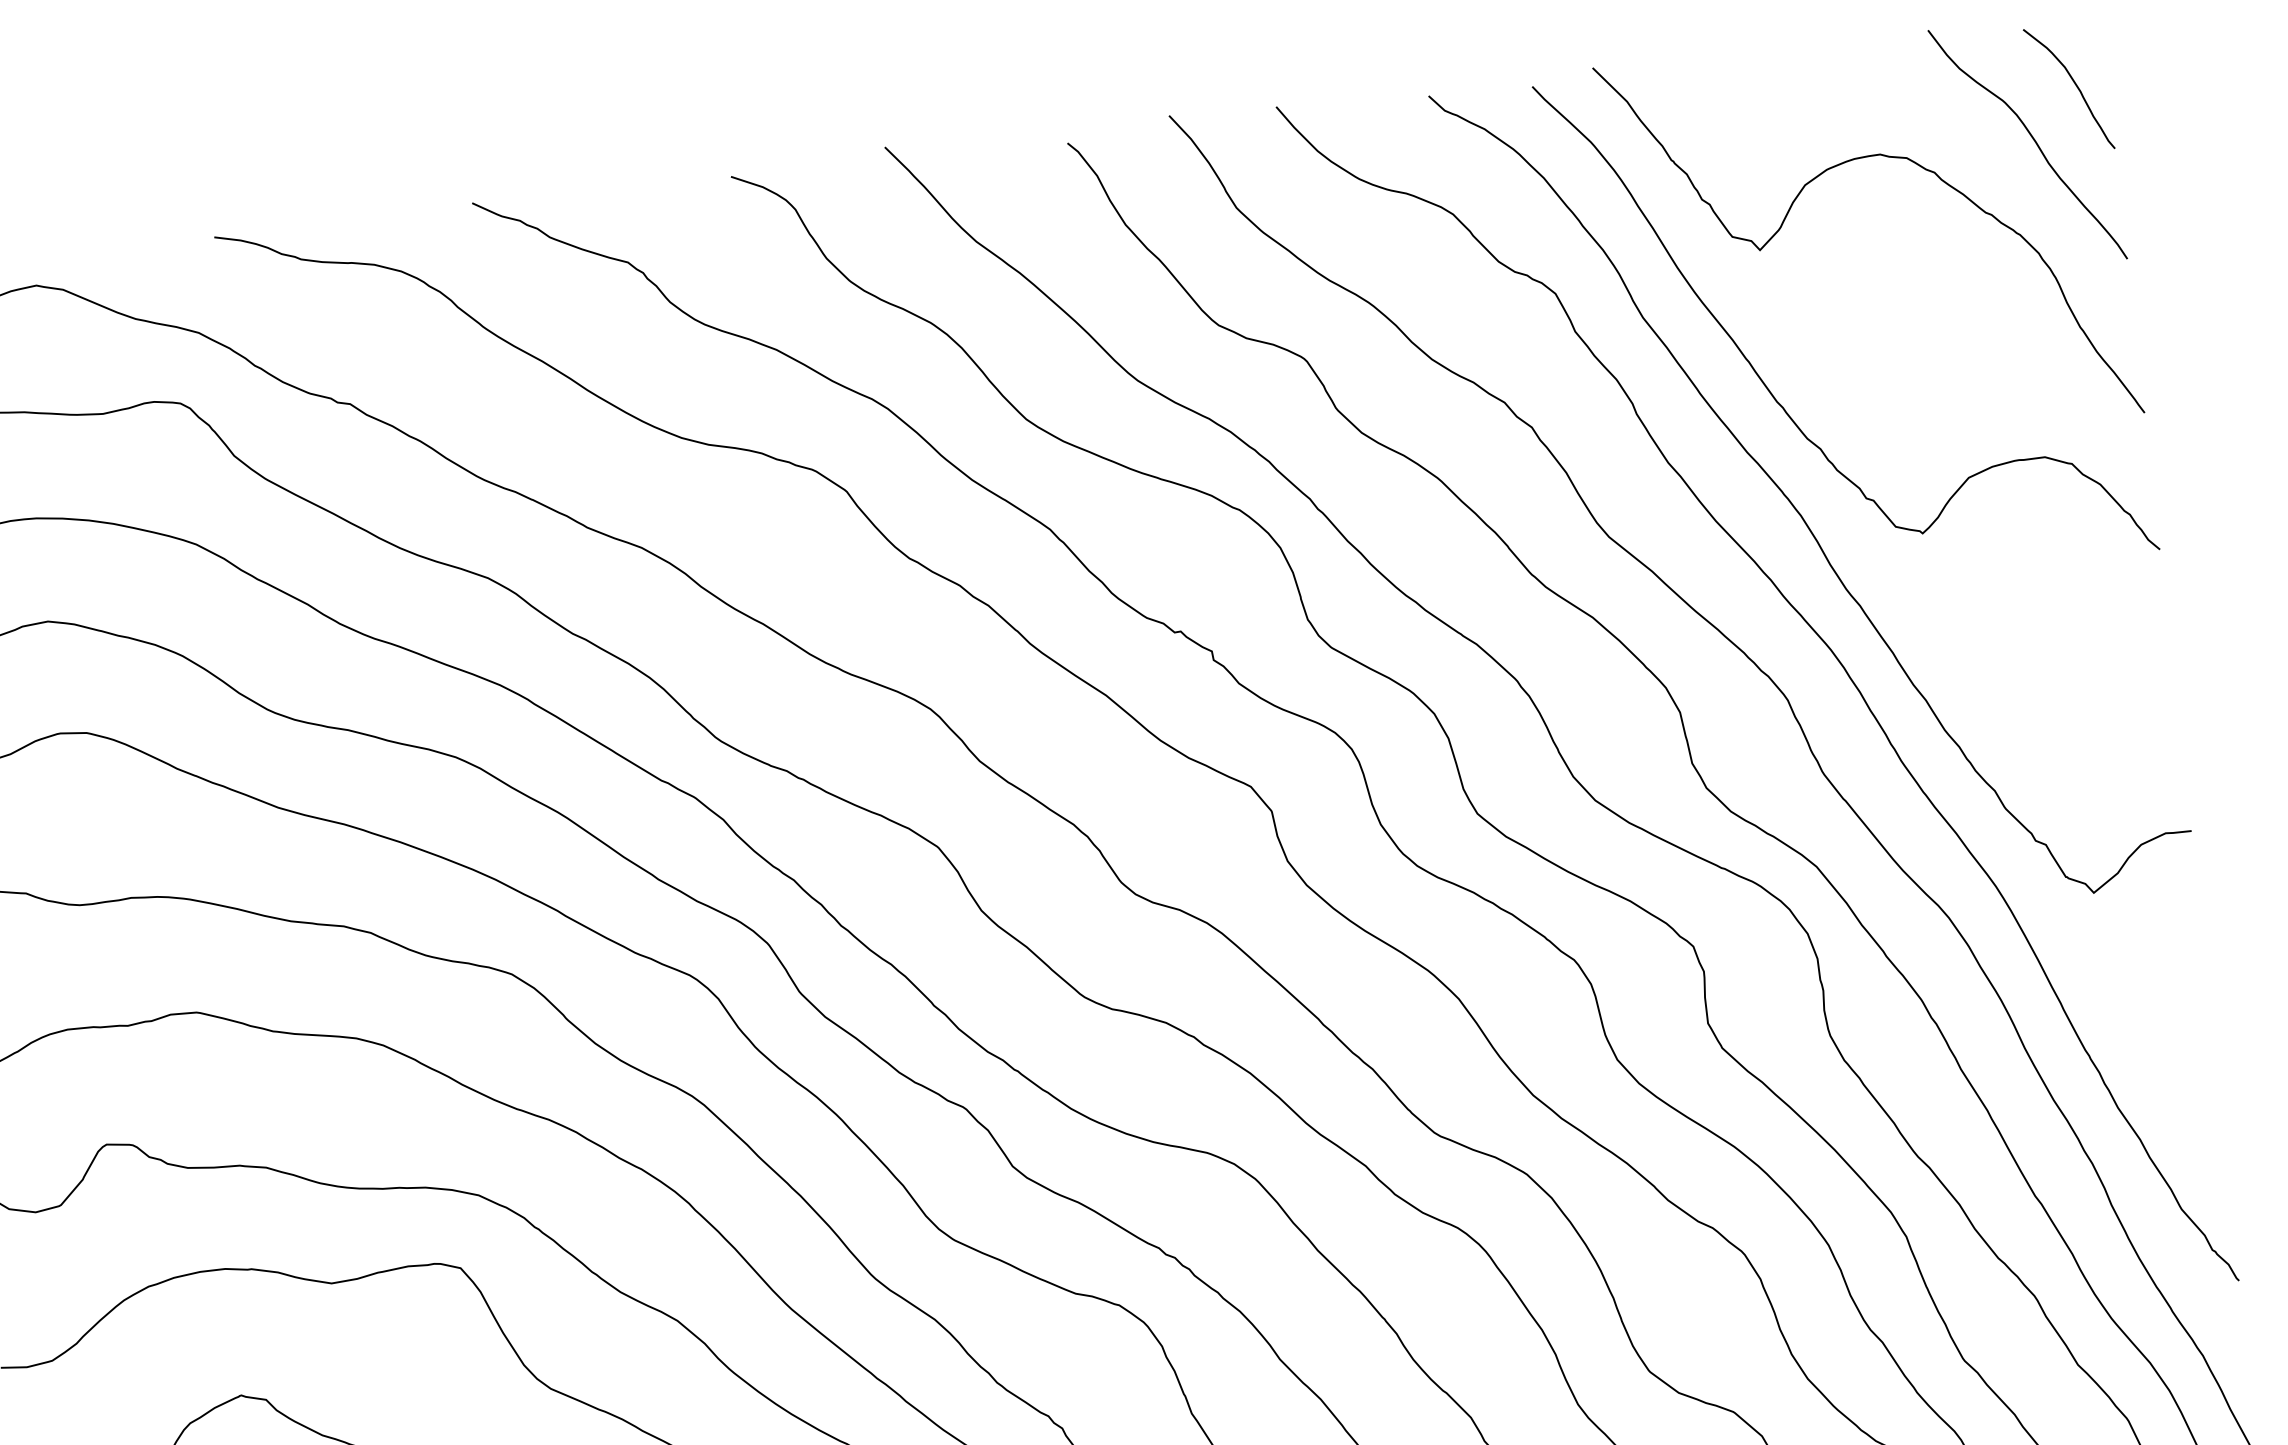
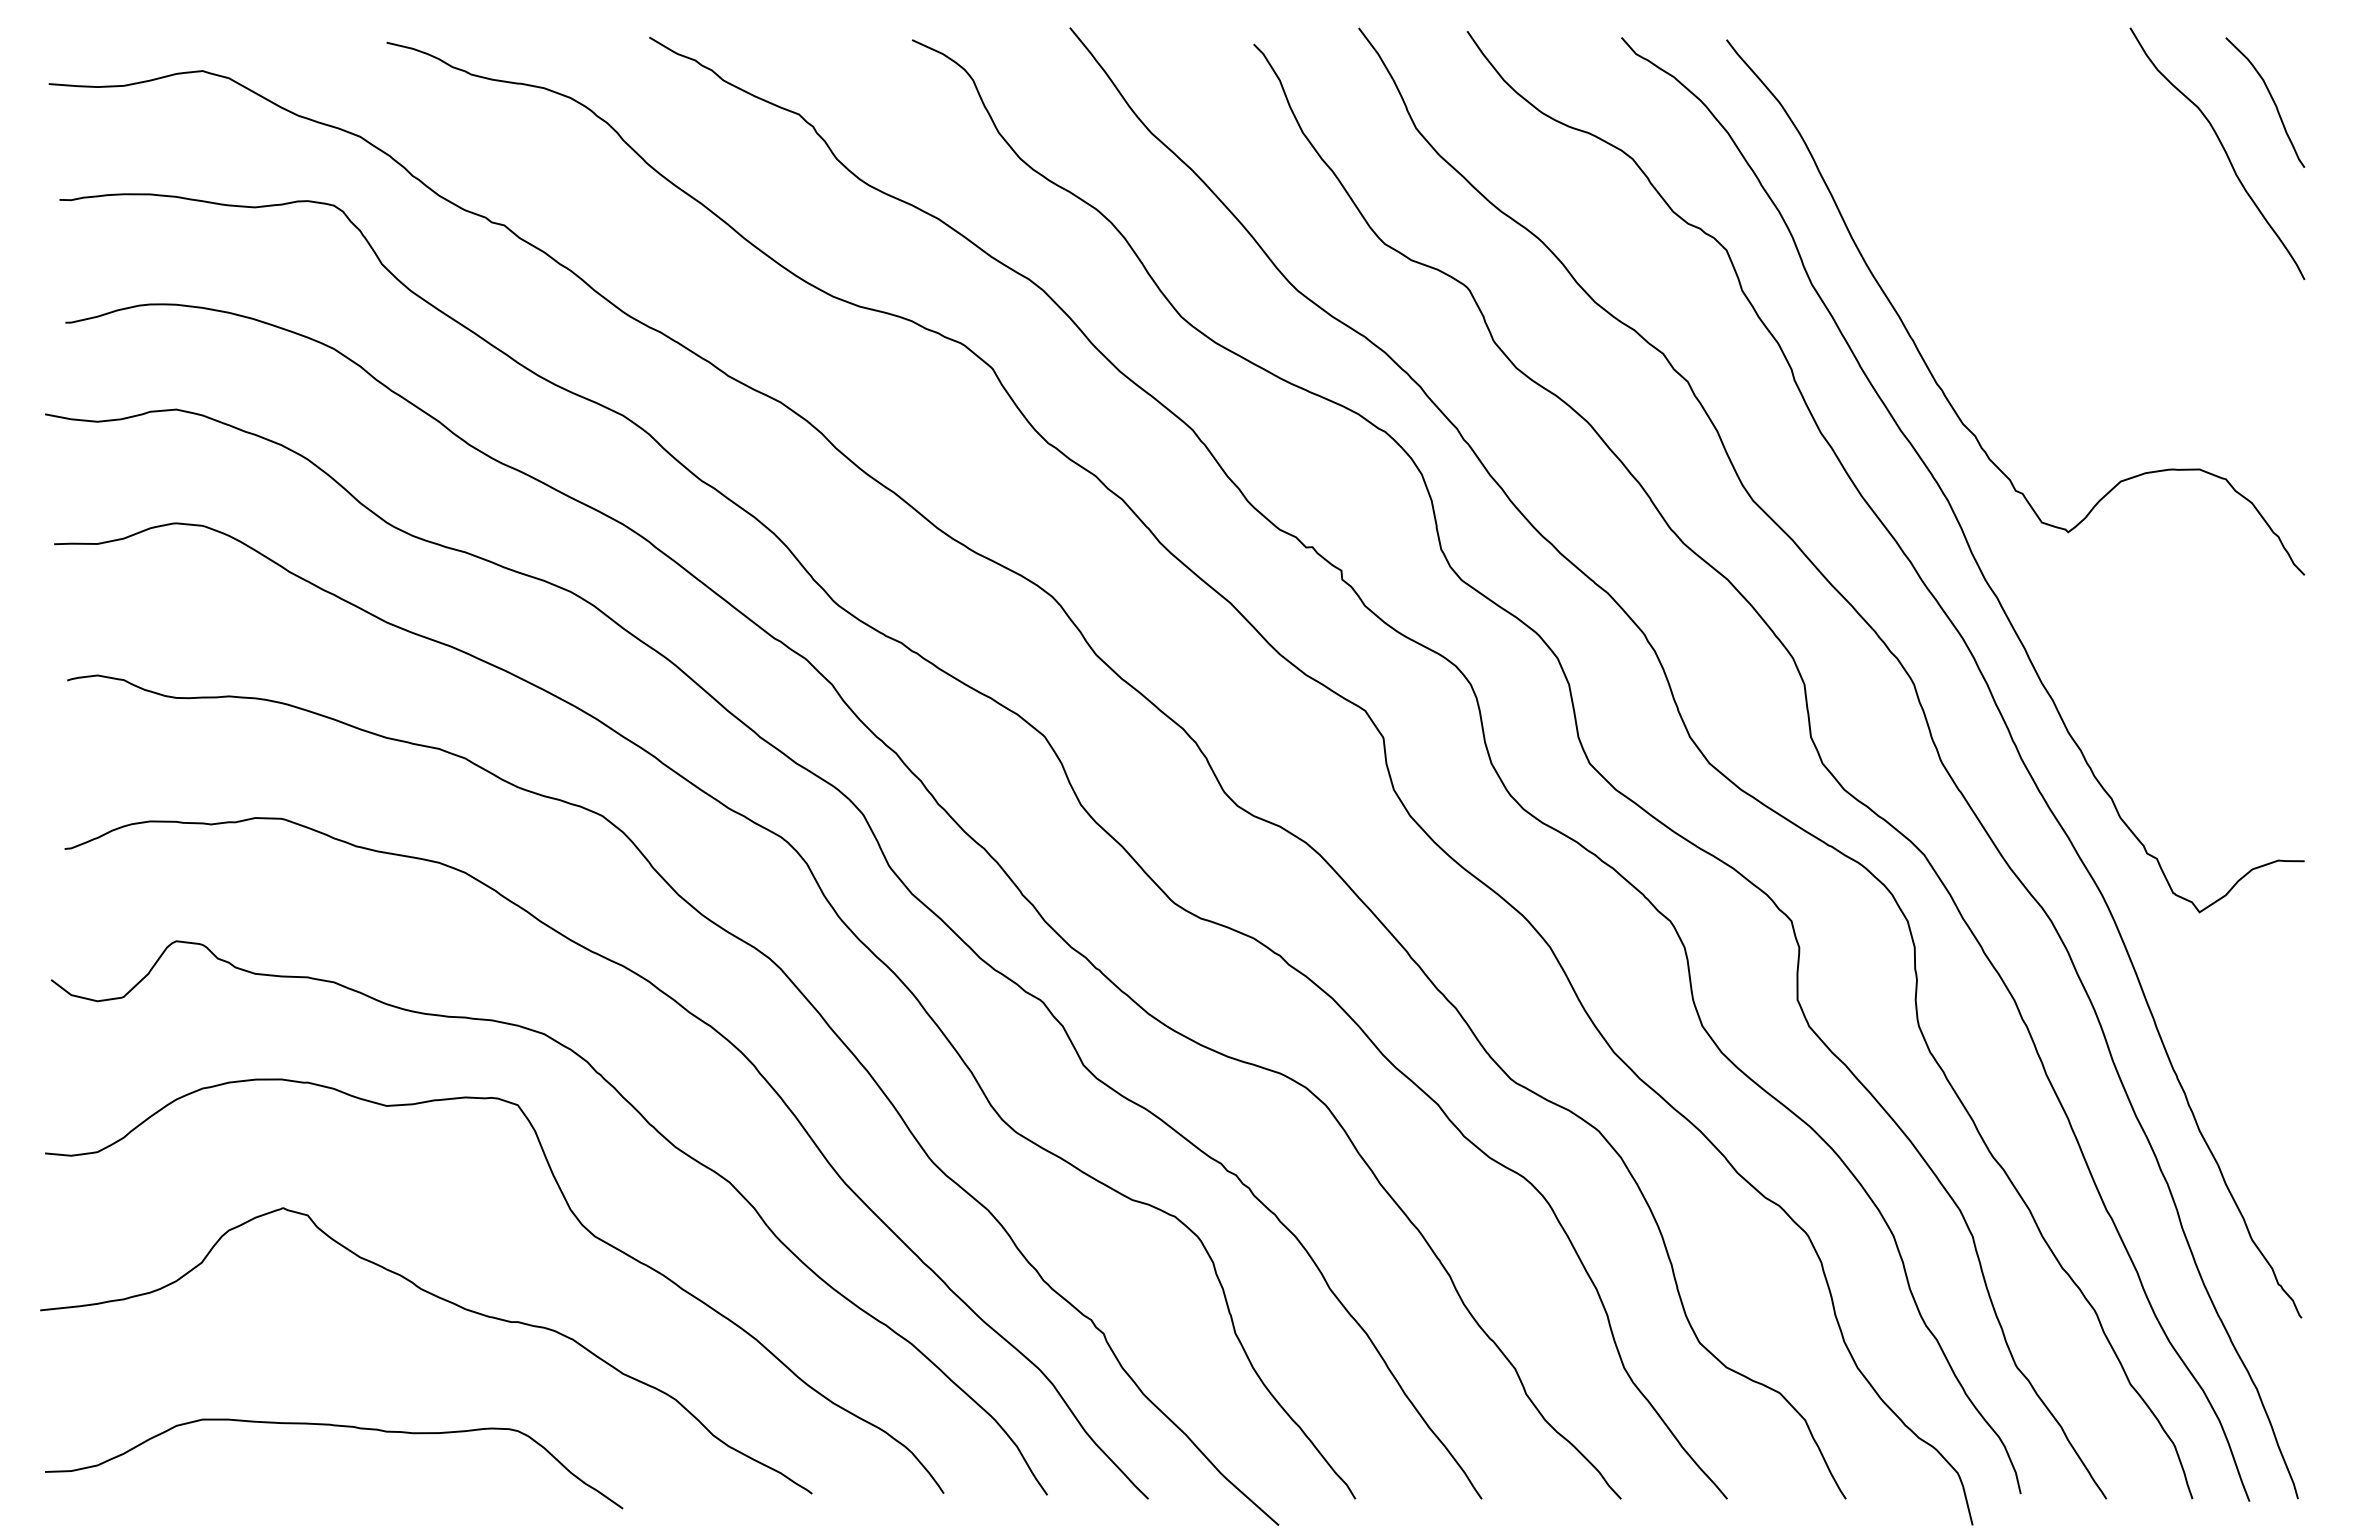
curve: (1840, 165) -> (2027, 153), removed

